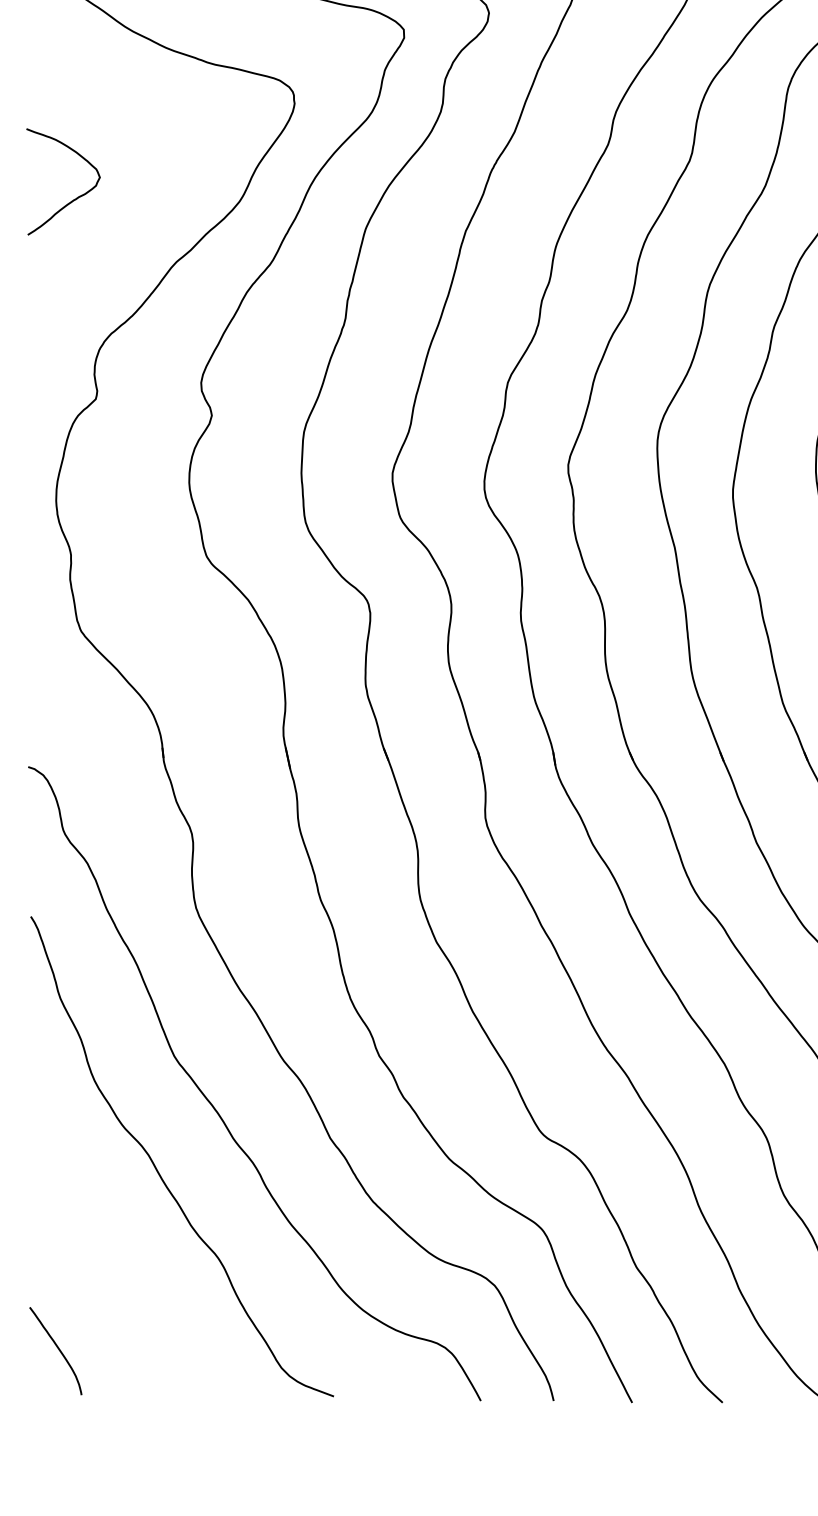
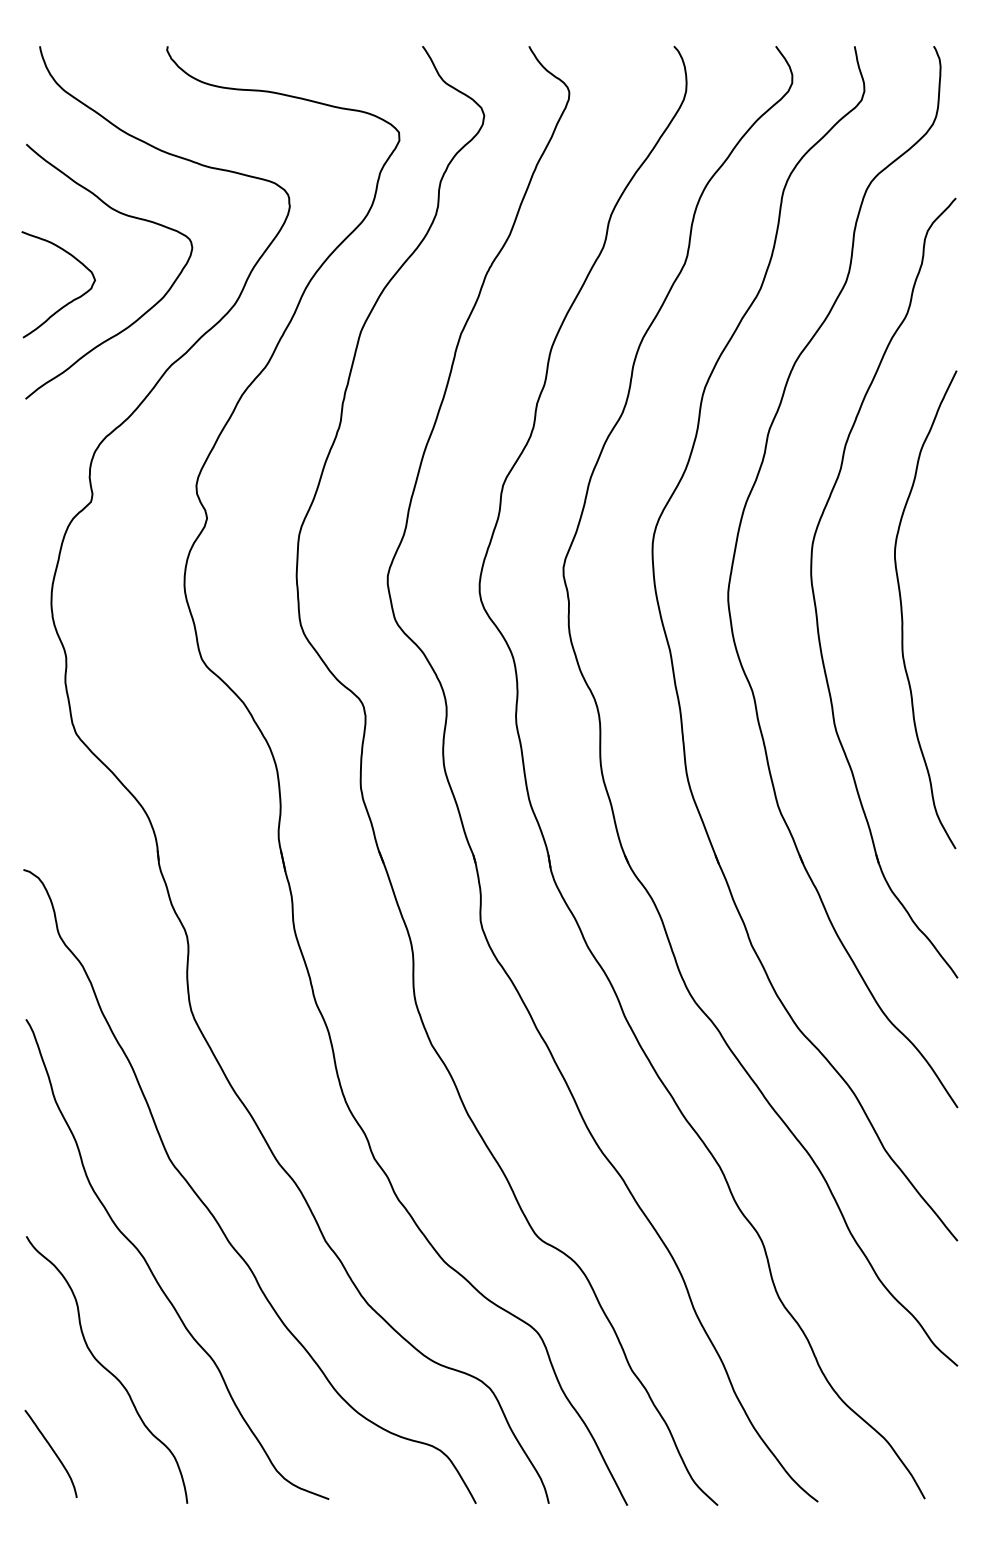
curve: (150, 208) -> (145, 311), added
curve: (112, 1266) -> (107, 1369), added

